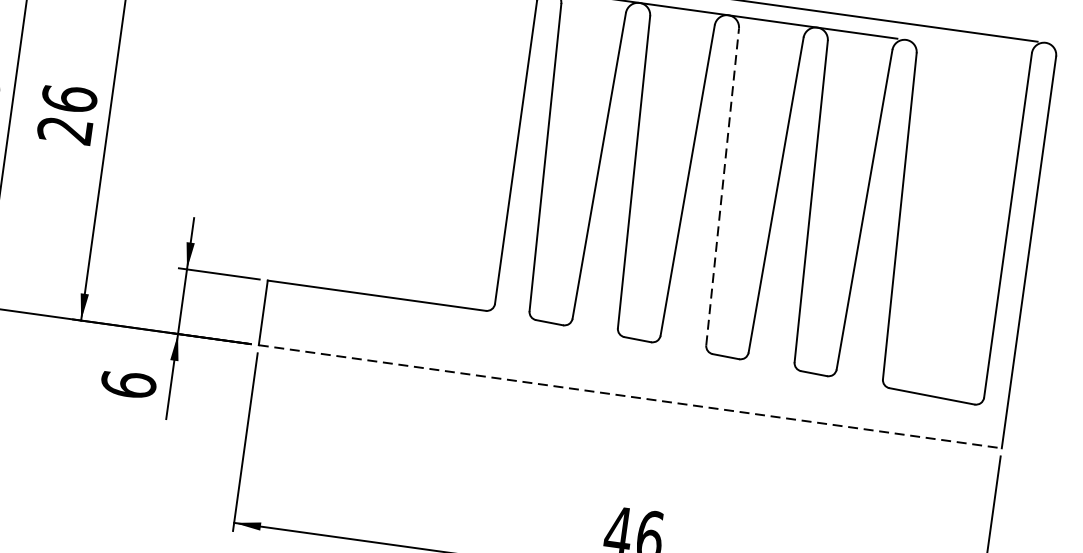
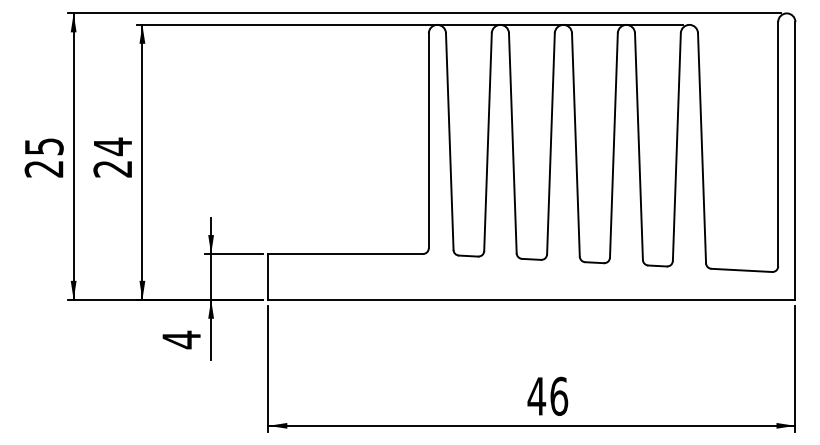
text: (68, 98) -> (112, 146), 26 -> 24
line: (722, 186) -> (575, 144), dashed -> solid
text: (128, 384) -> (181, 339), 6 -> 4
line: (631, 396) -> (532, 299), dashed -> solid

